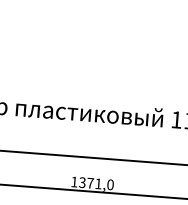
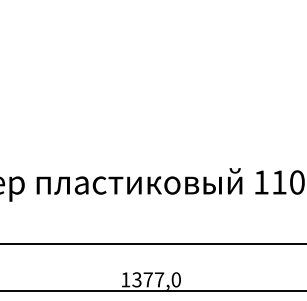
text: (98, 183) -> (159, 279), 1371,0 -> 1377,0

